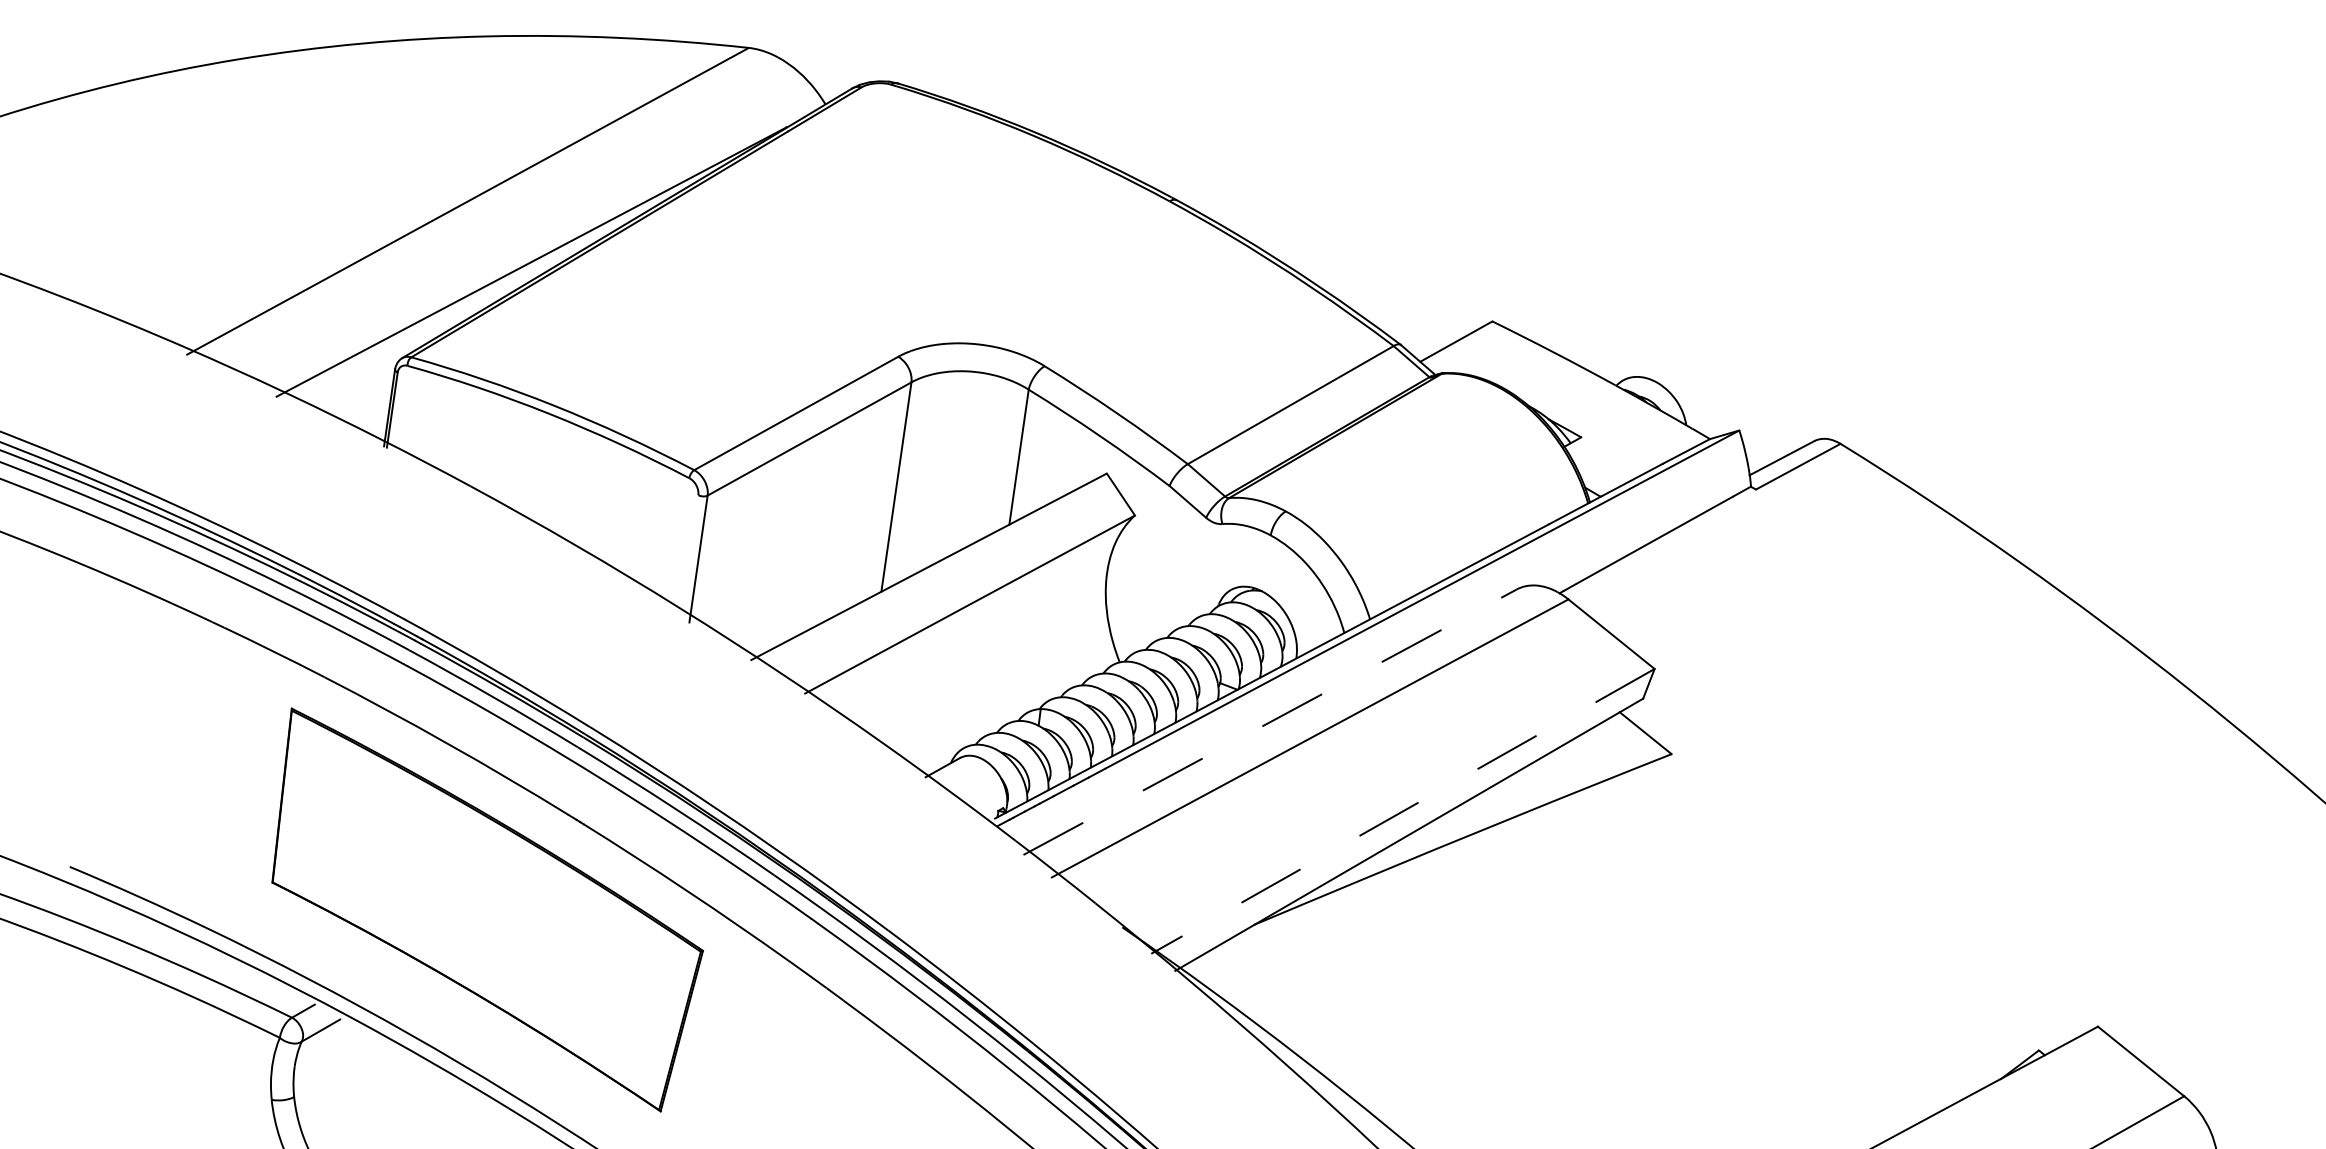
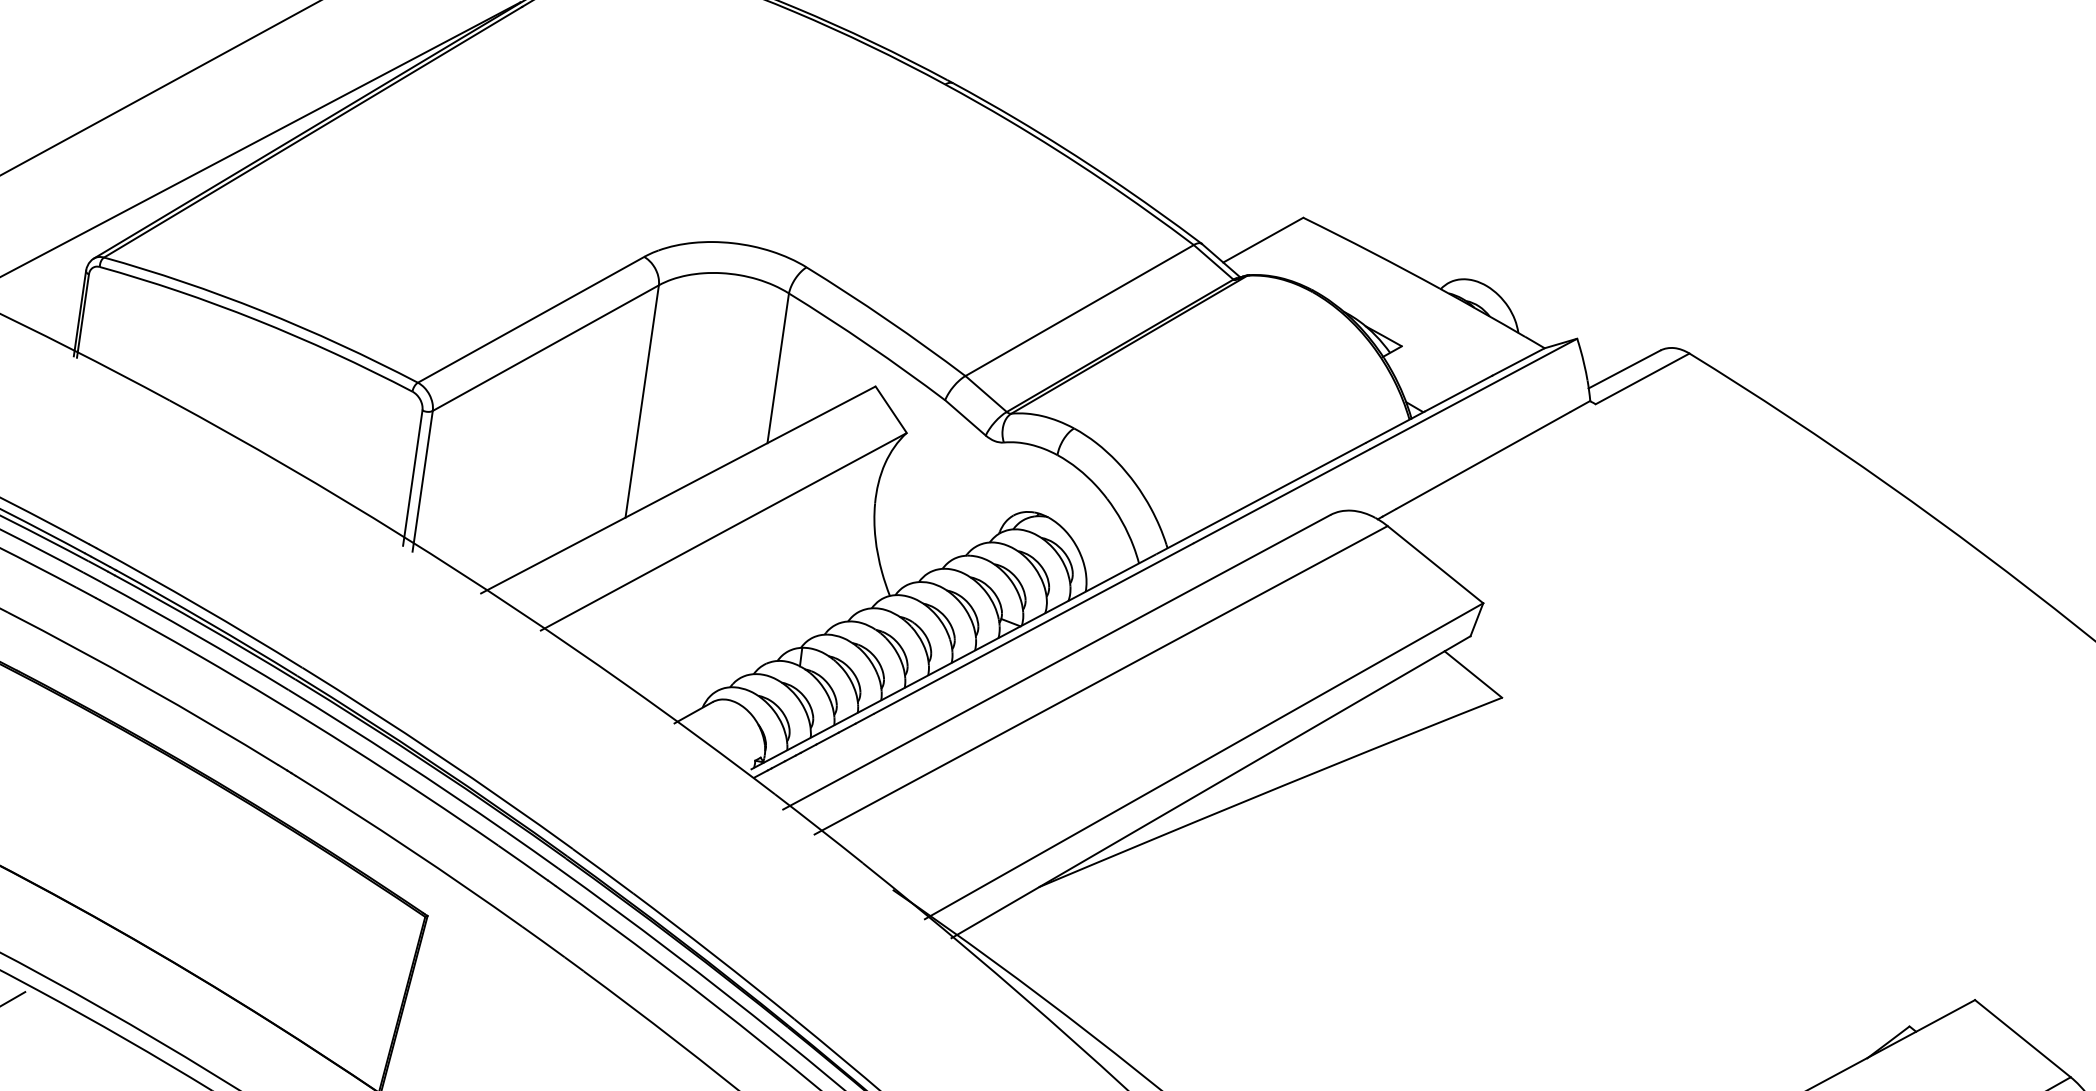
line: (689, 556) -> (412, 478), added
line: (1270, 721) -> (1057, 661), dashed -> solid
line: (1402, 811) -> (1203, 761), dashed -> solid

